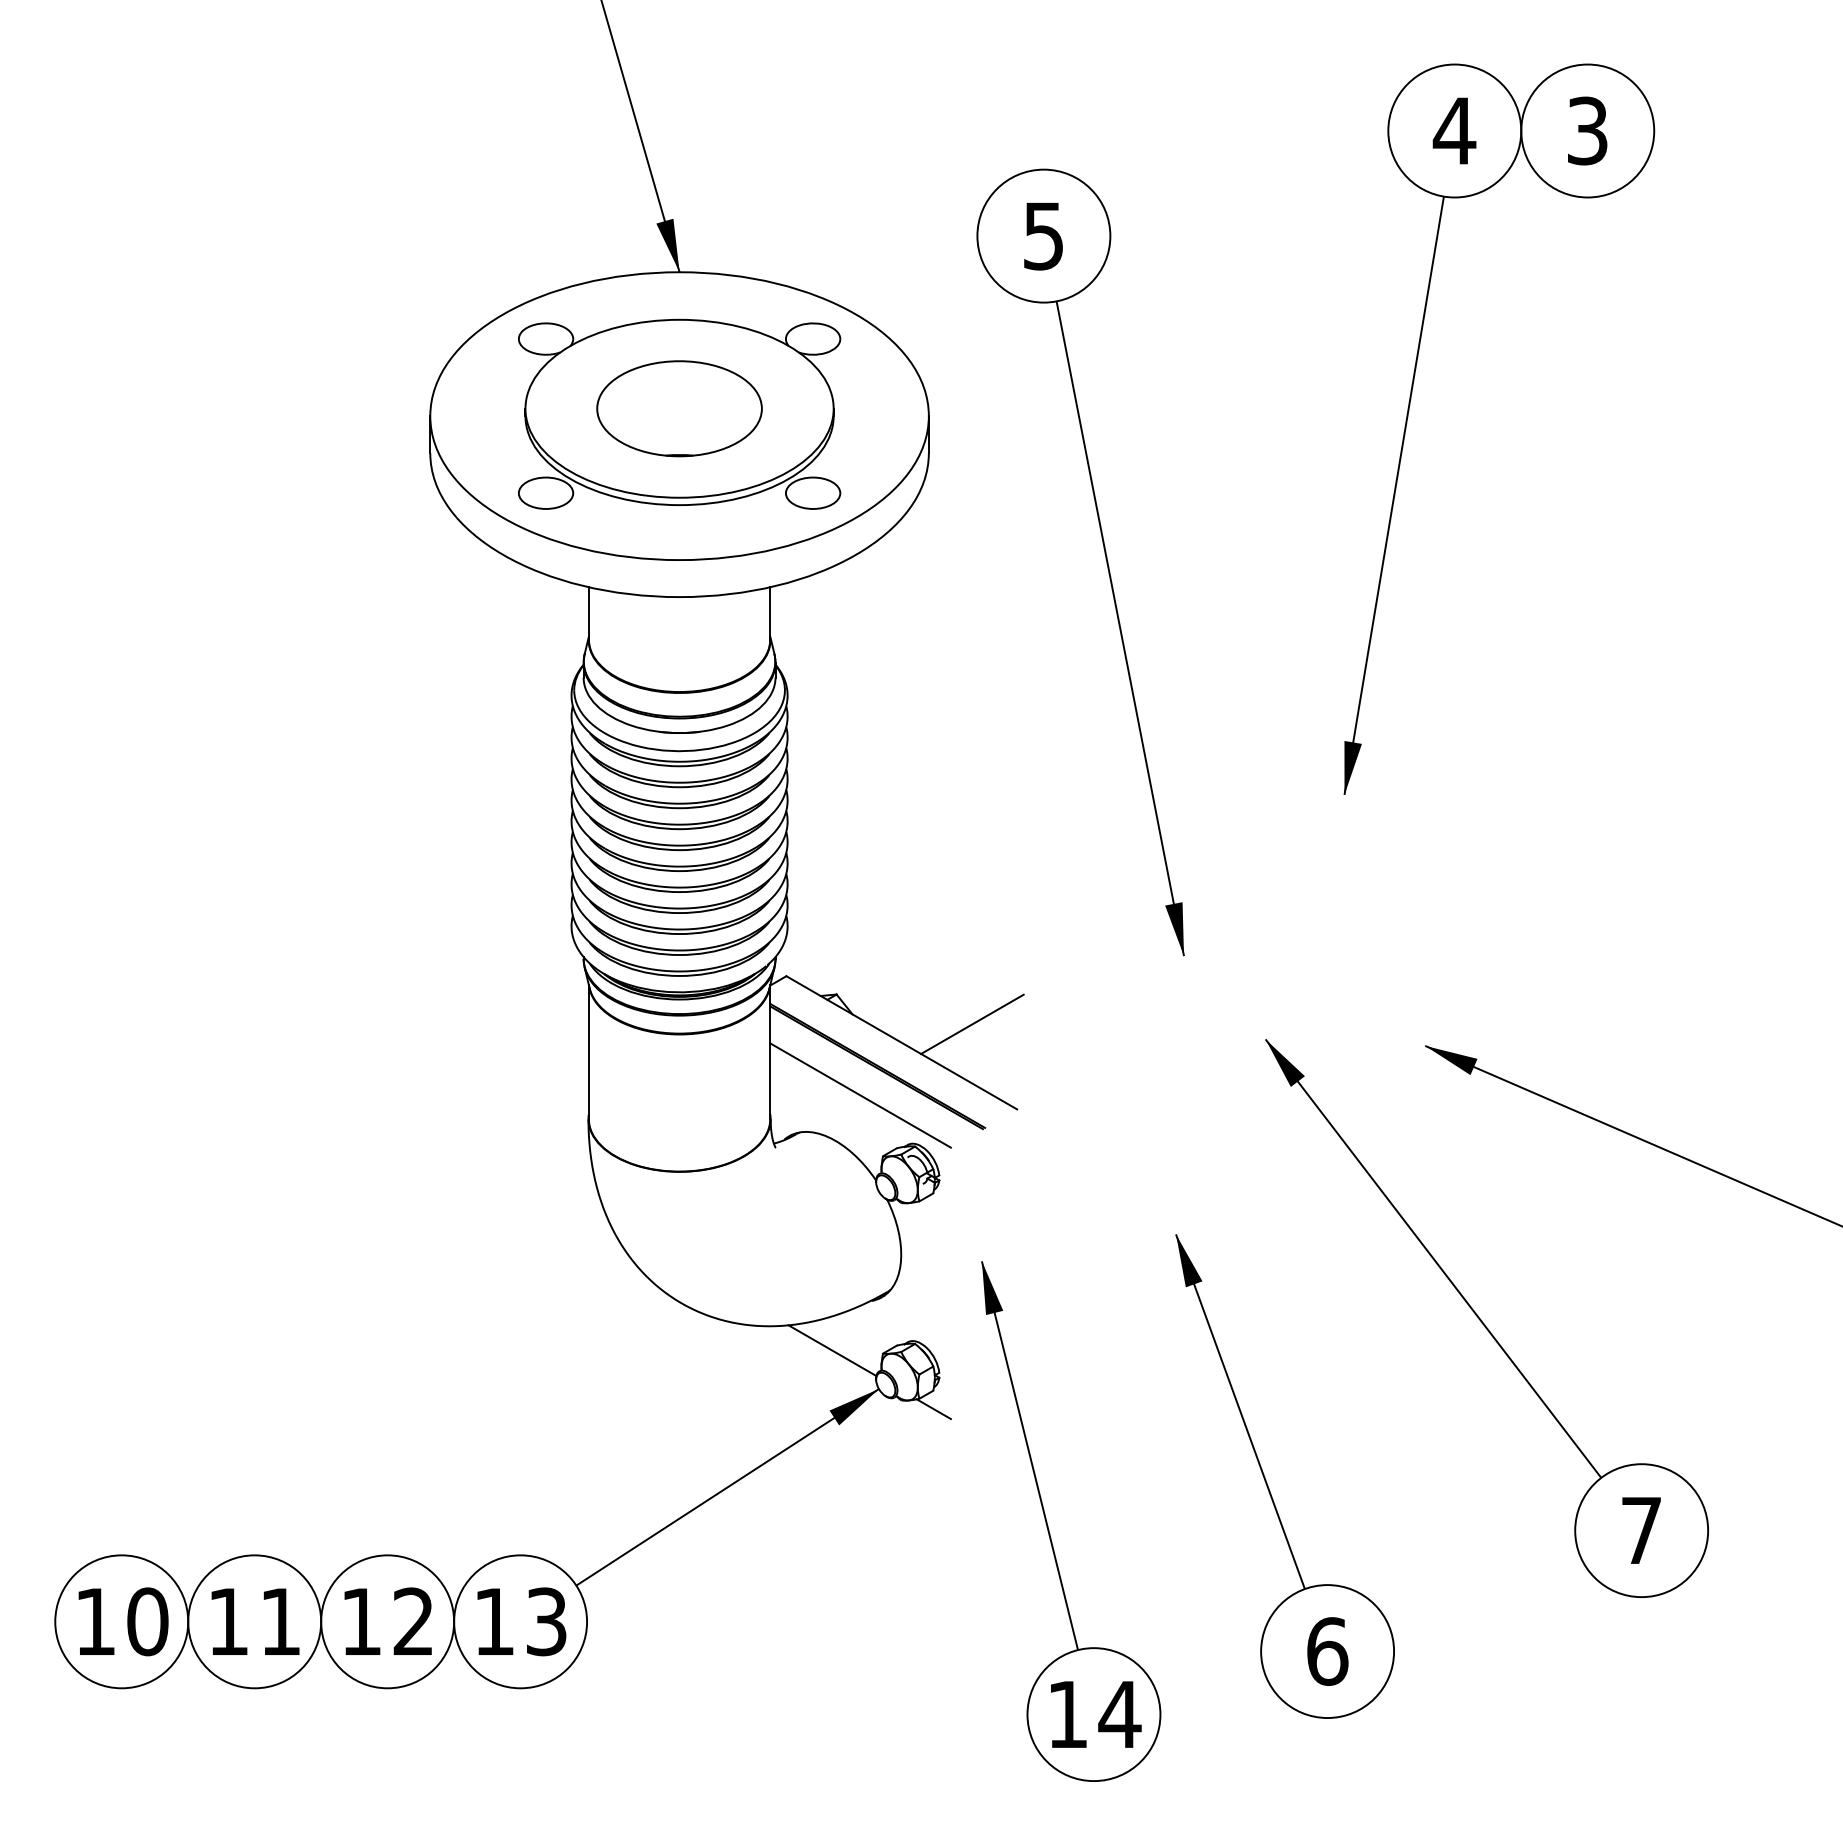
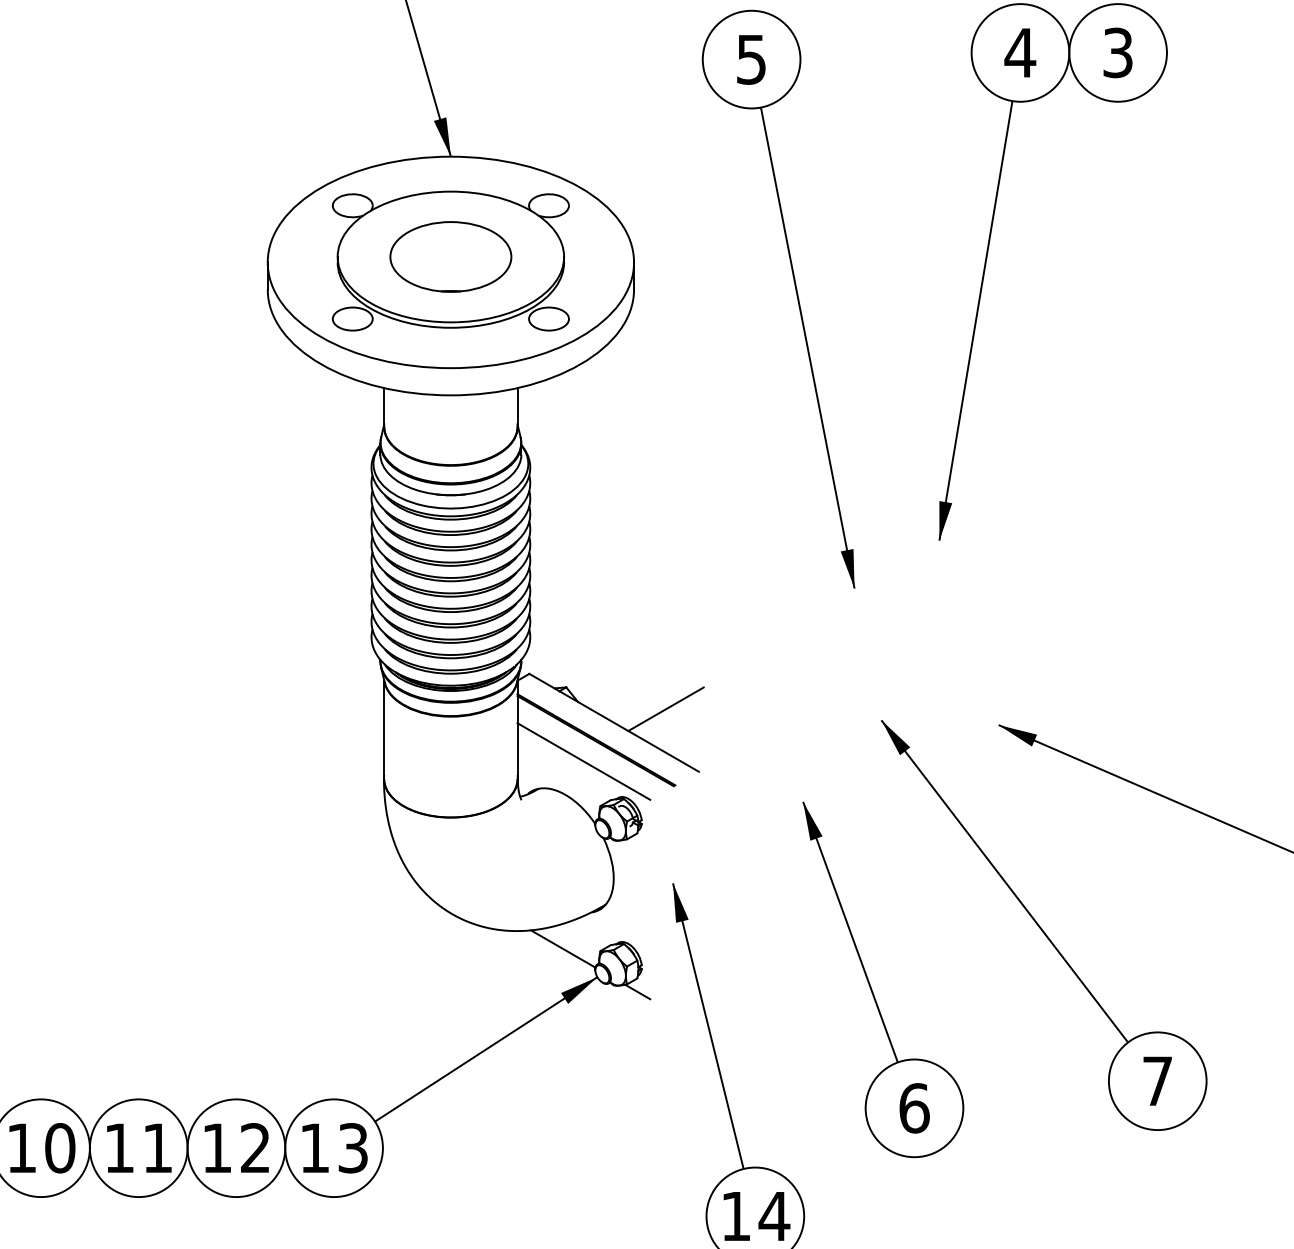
part: (1105, 559) -> (796, 297), moved
part: (1267, 1482) -> (870, 984), moved

